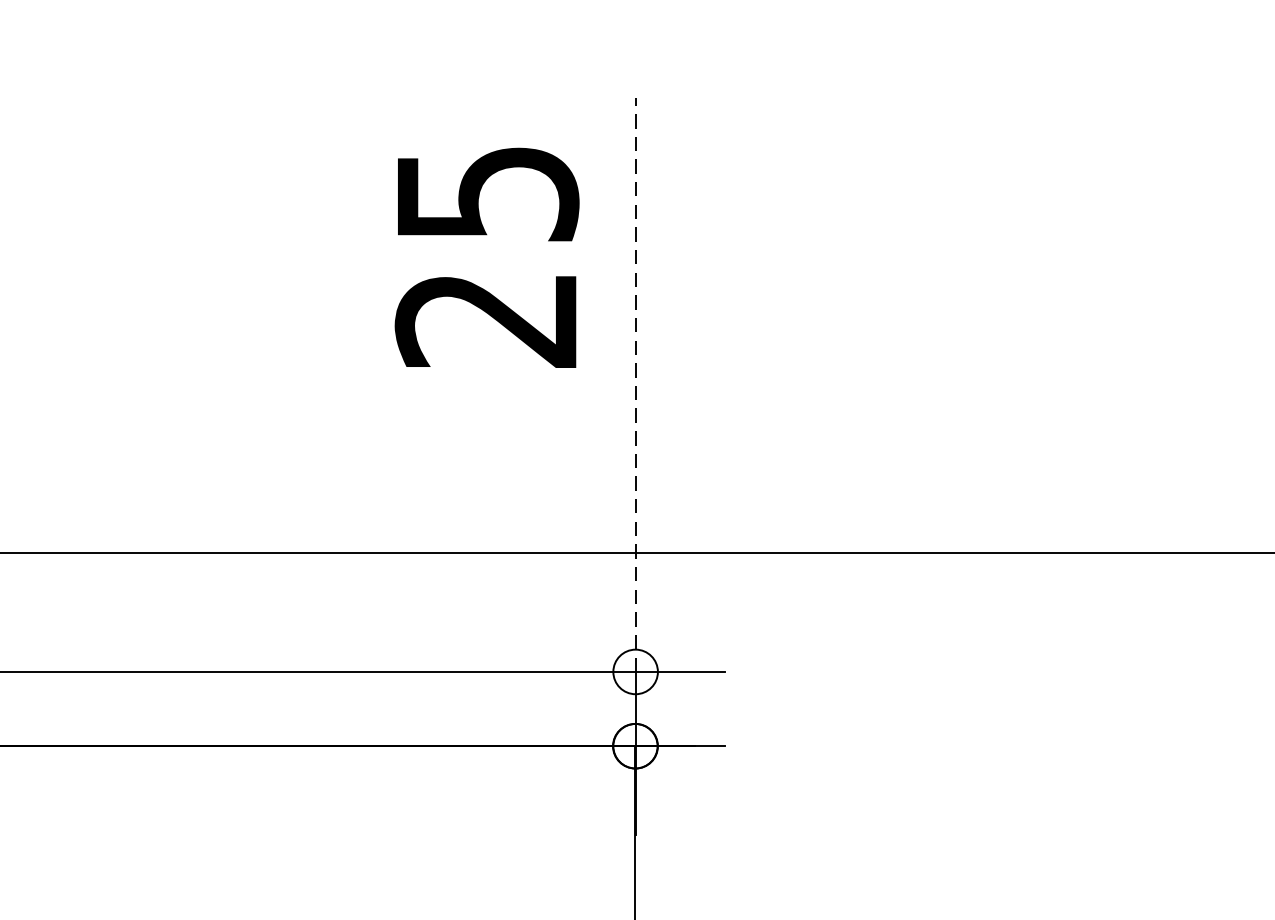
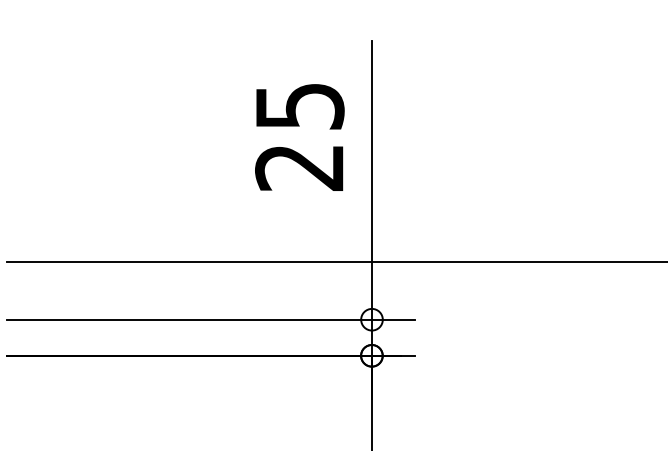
text: (486, 257) -> (299, 137), moved
line: (636, 385) -> (372, 180), dashed -> solid

